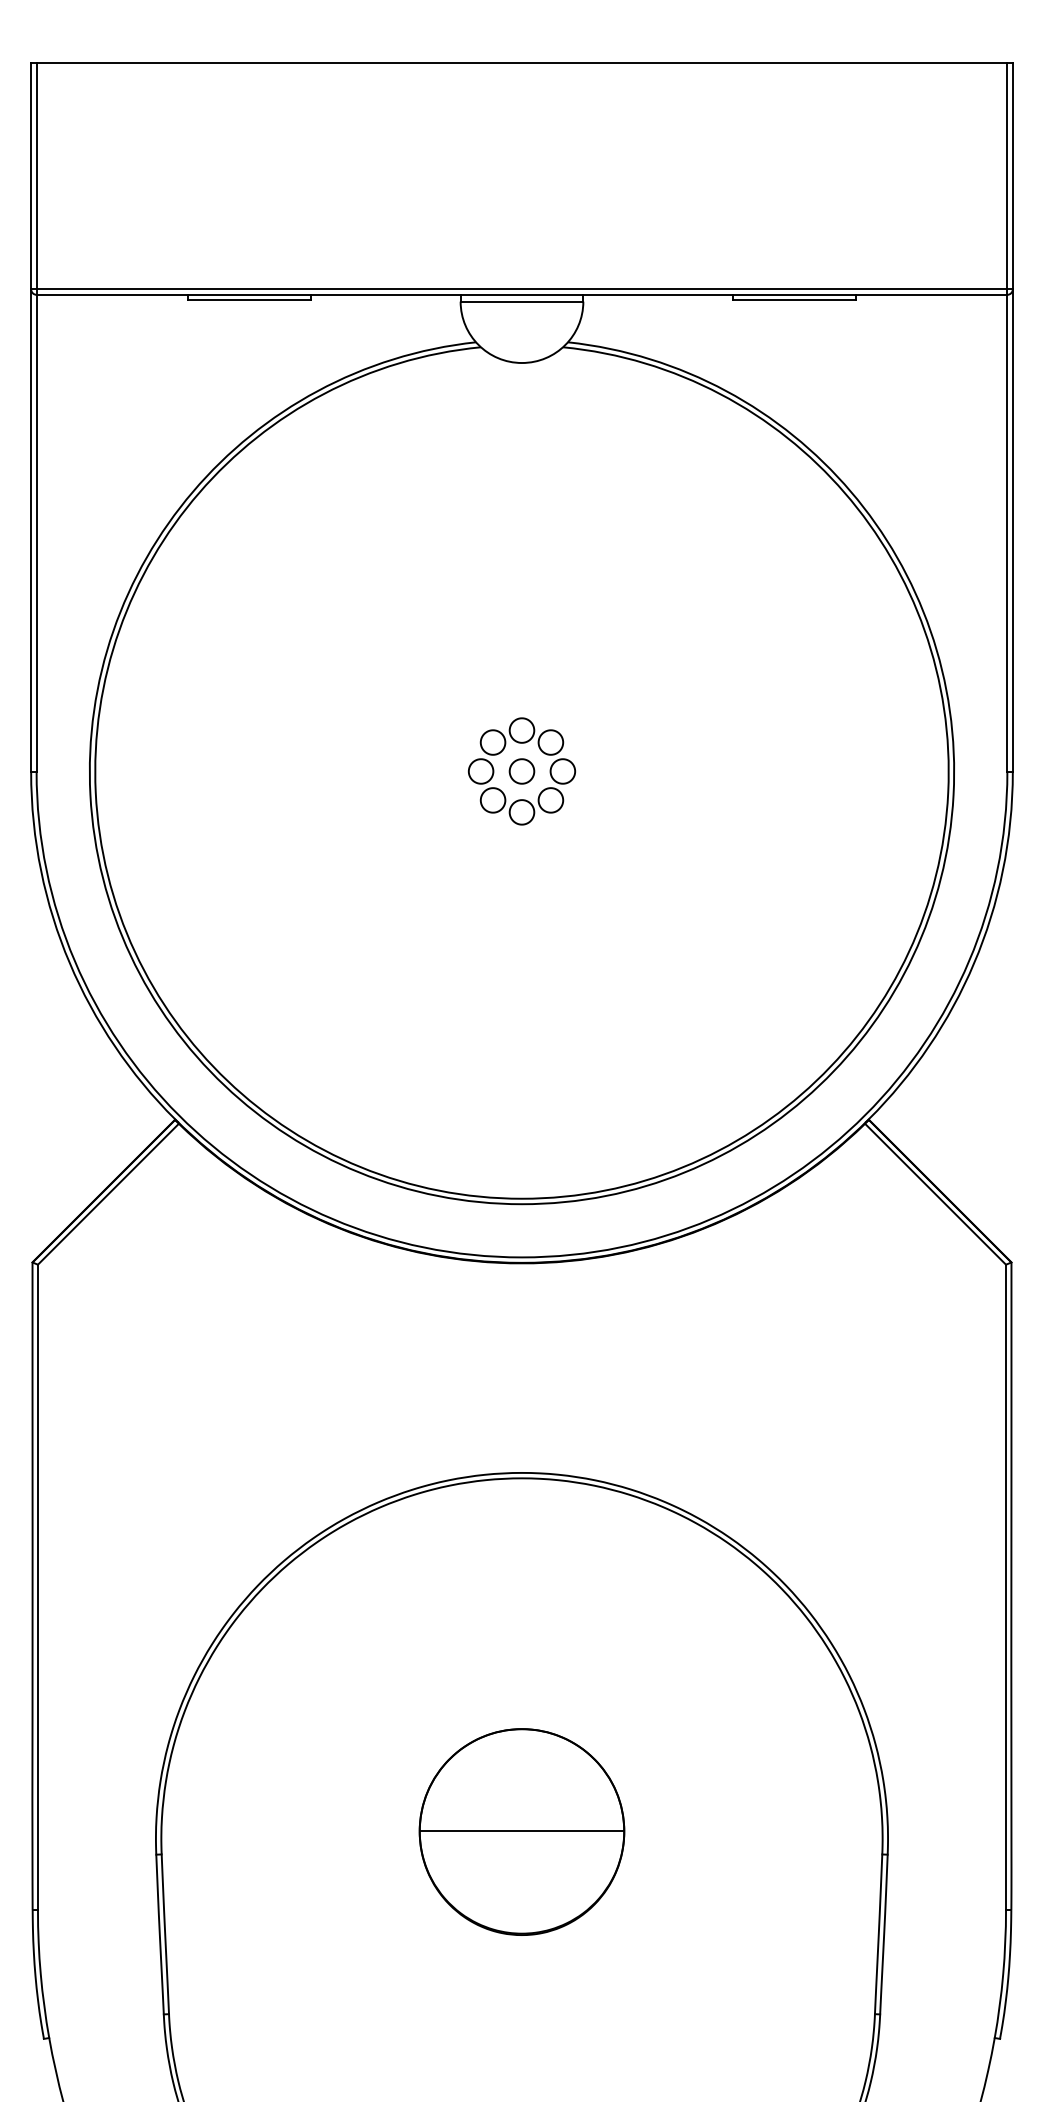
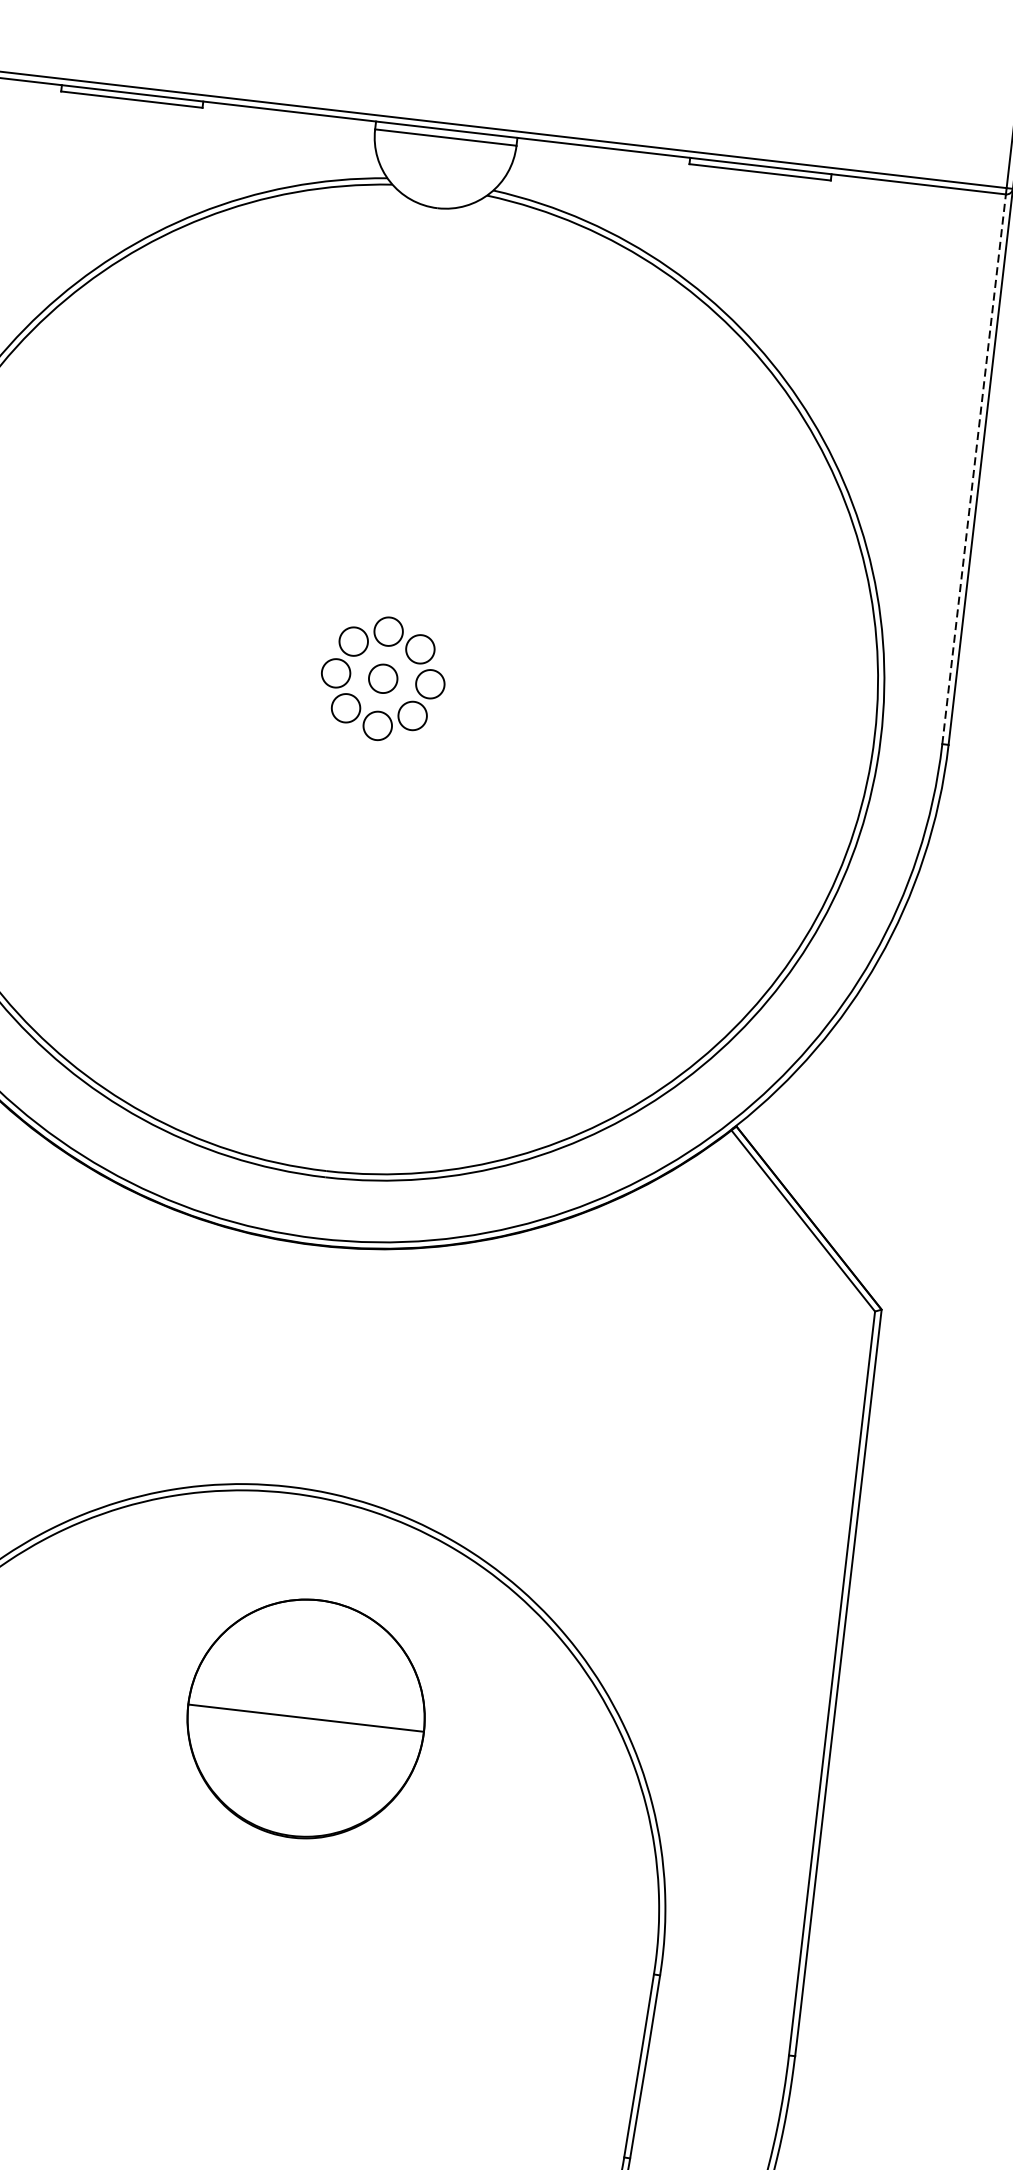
line: (1007, 533) -> (974, 469), solid -> dashed
part: (521, 1831) -> (305, 1718), moved

